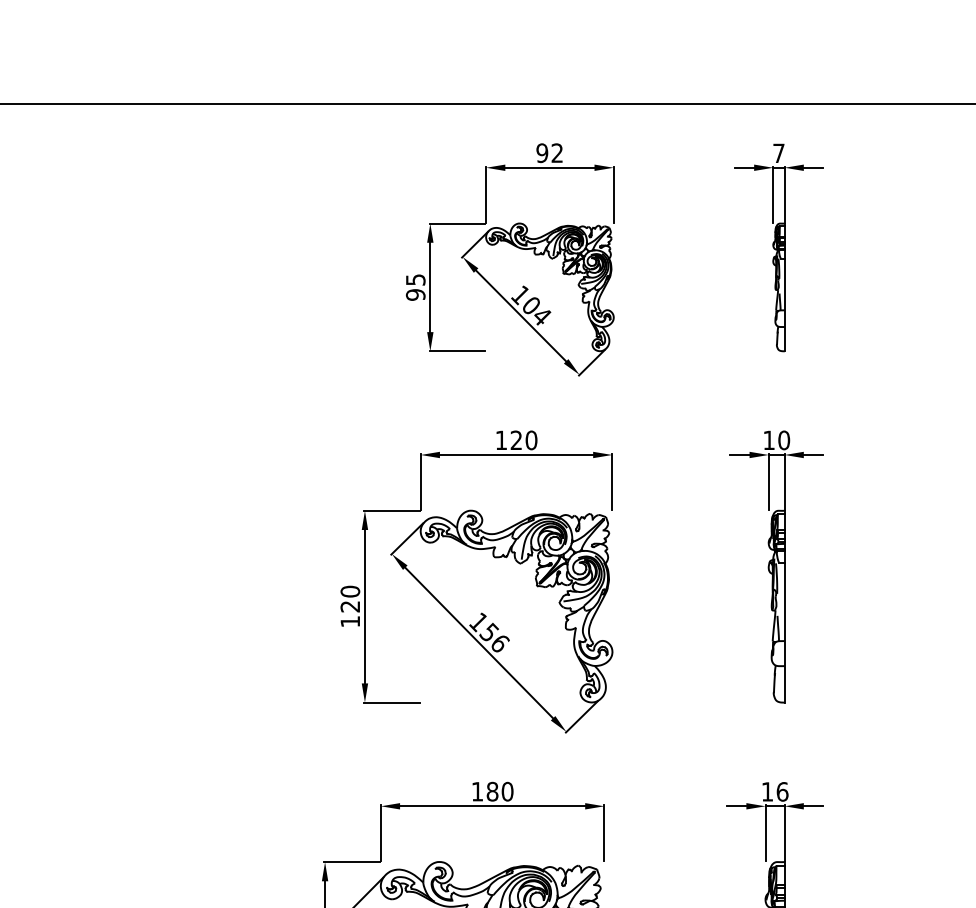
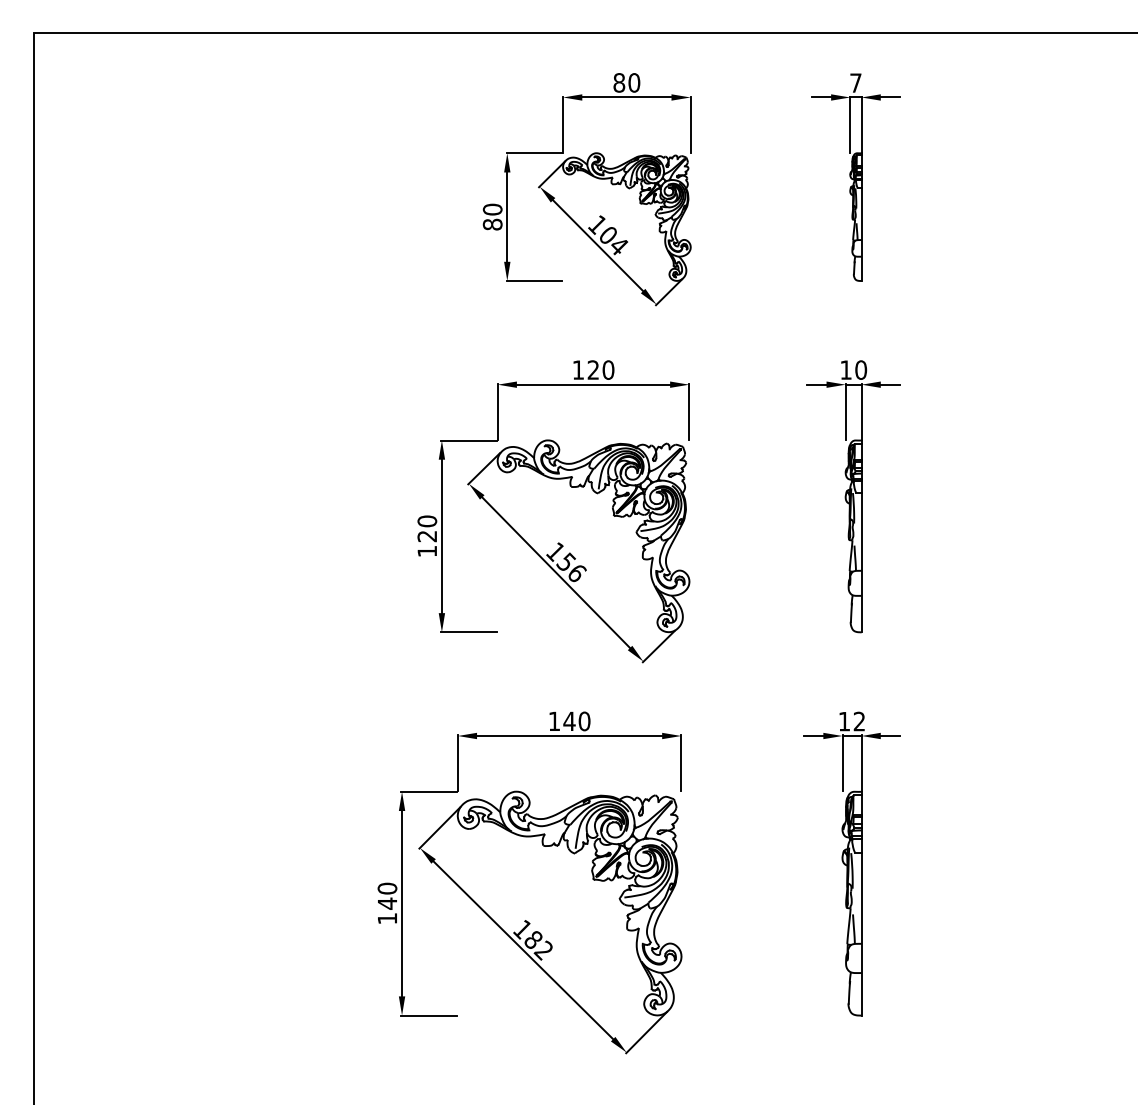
text: (549, 152) -> (626, 82), 92 -> 80
text: (415, 286) -> (492, 216), 95 -> 80
text: (492, 791) -> (569, 721), 180 -> 140
text: (782, 791) -> (859, 721), 16 -> 12

